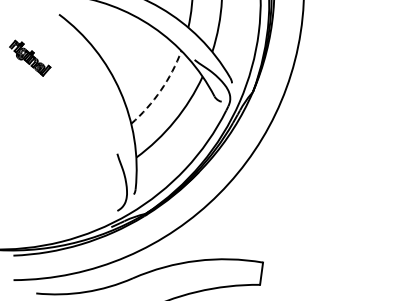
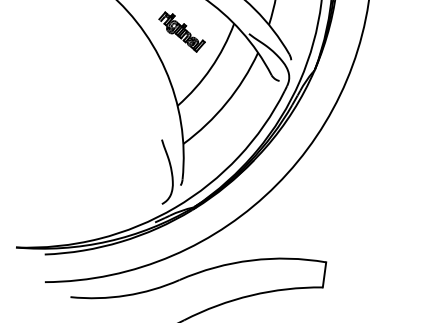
part: (30, 57) -> (182, 31), moved
arc: (160, 90) -> (210, 68), dashed -> solid

